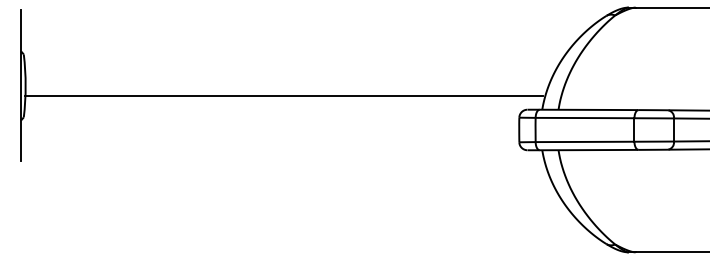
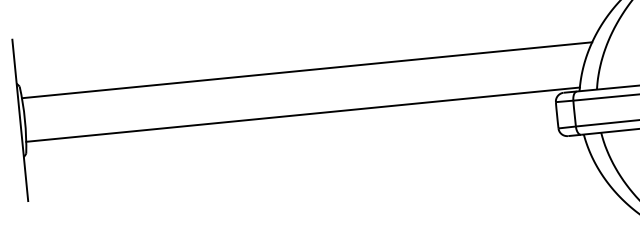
line: (291, 65) -> (306, 70), added
line: (283, 96) -> (302, 114), moved

